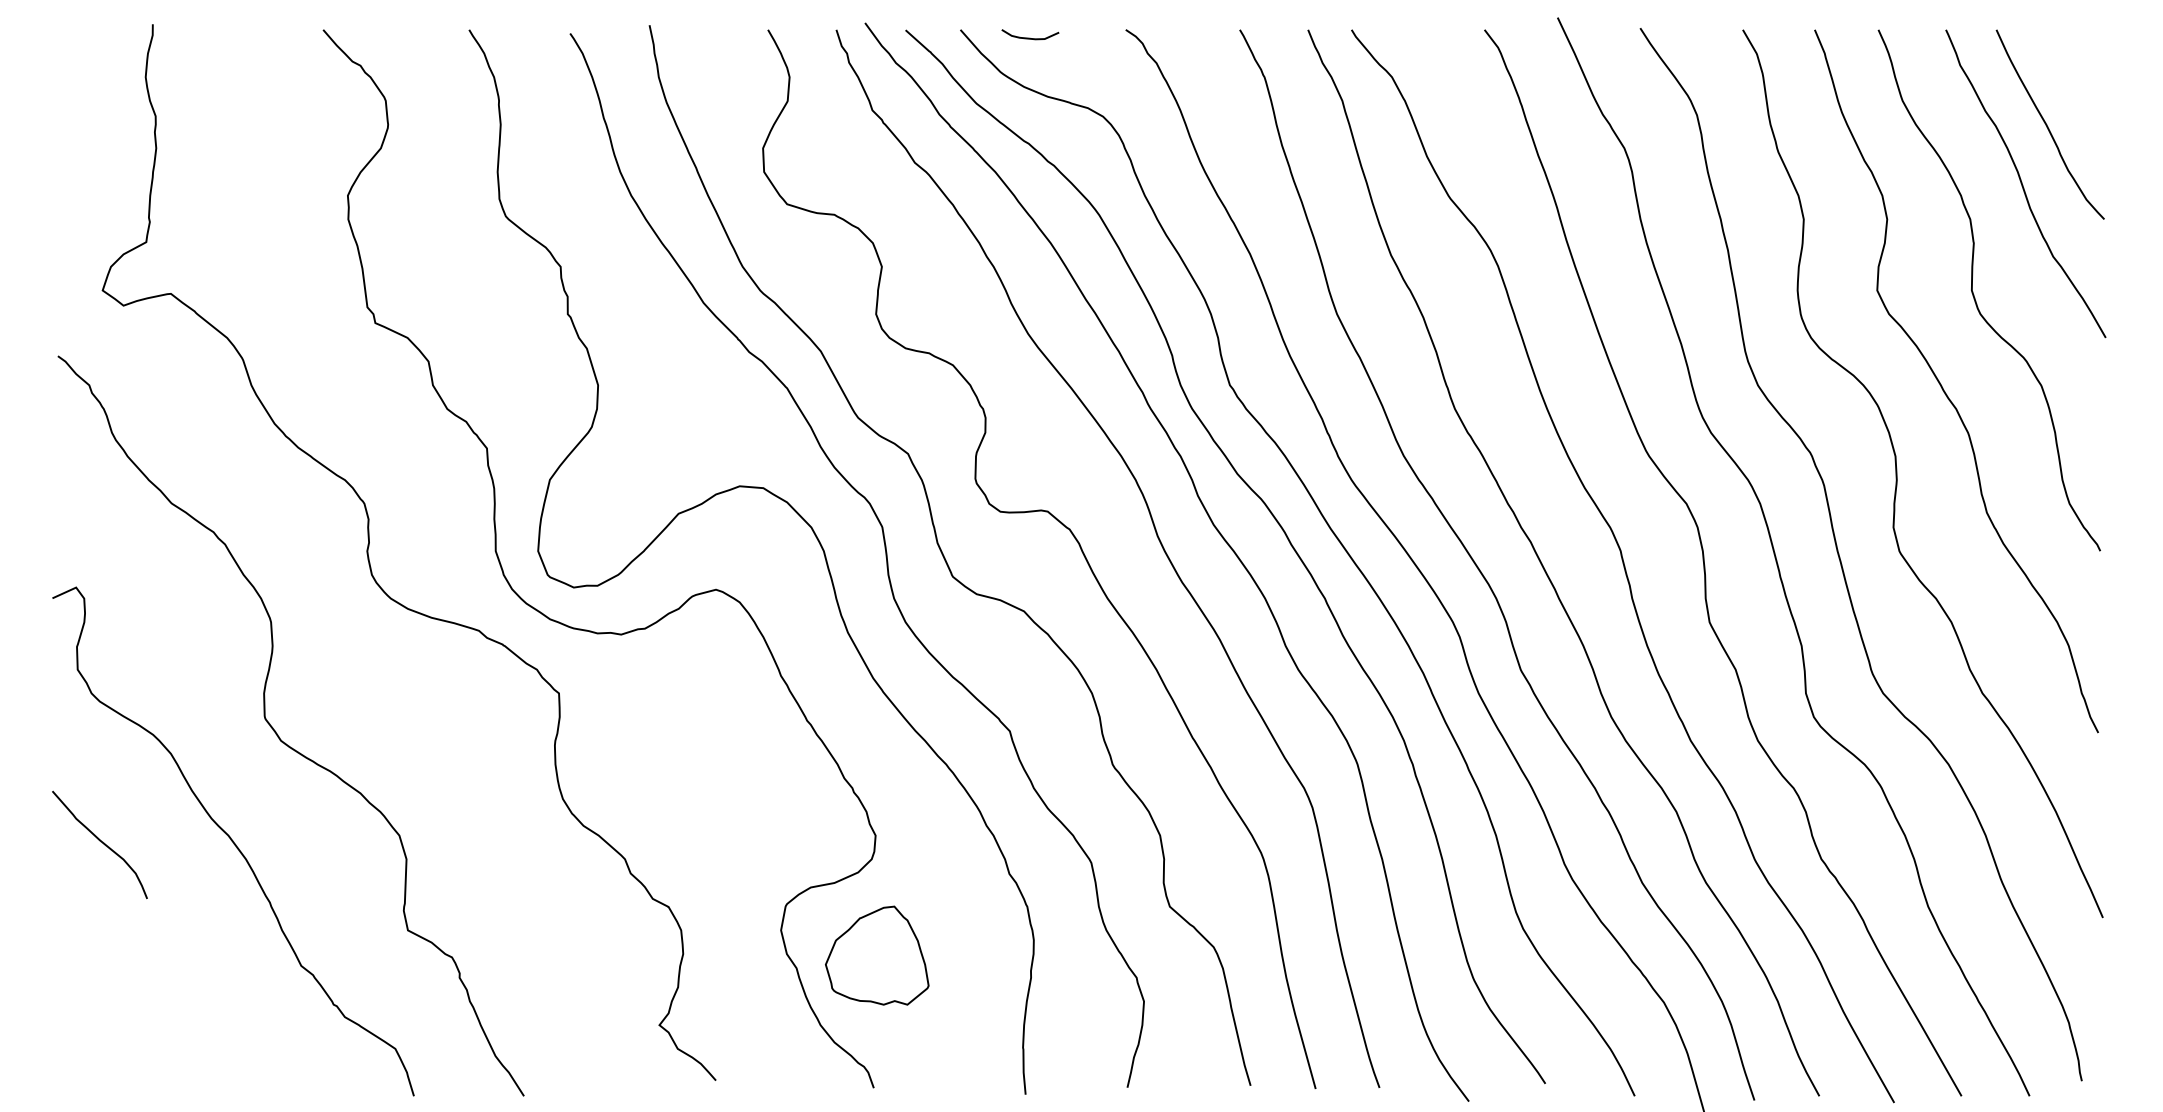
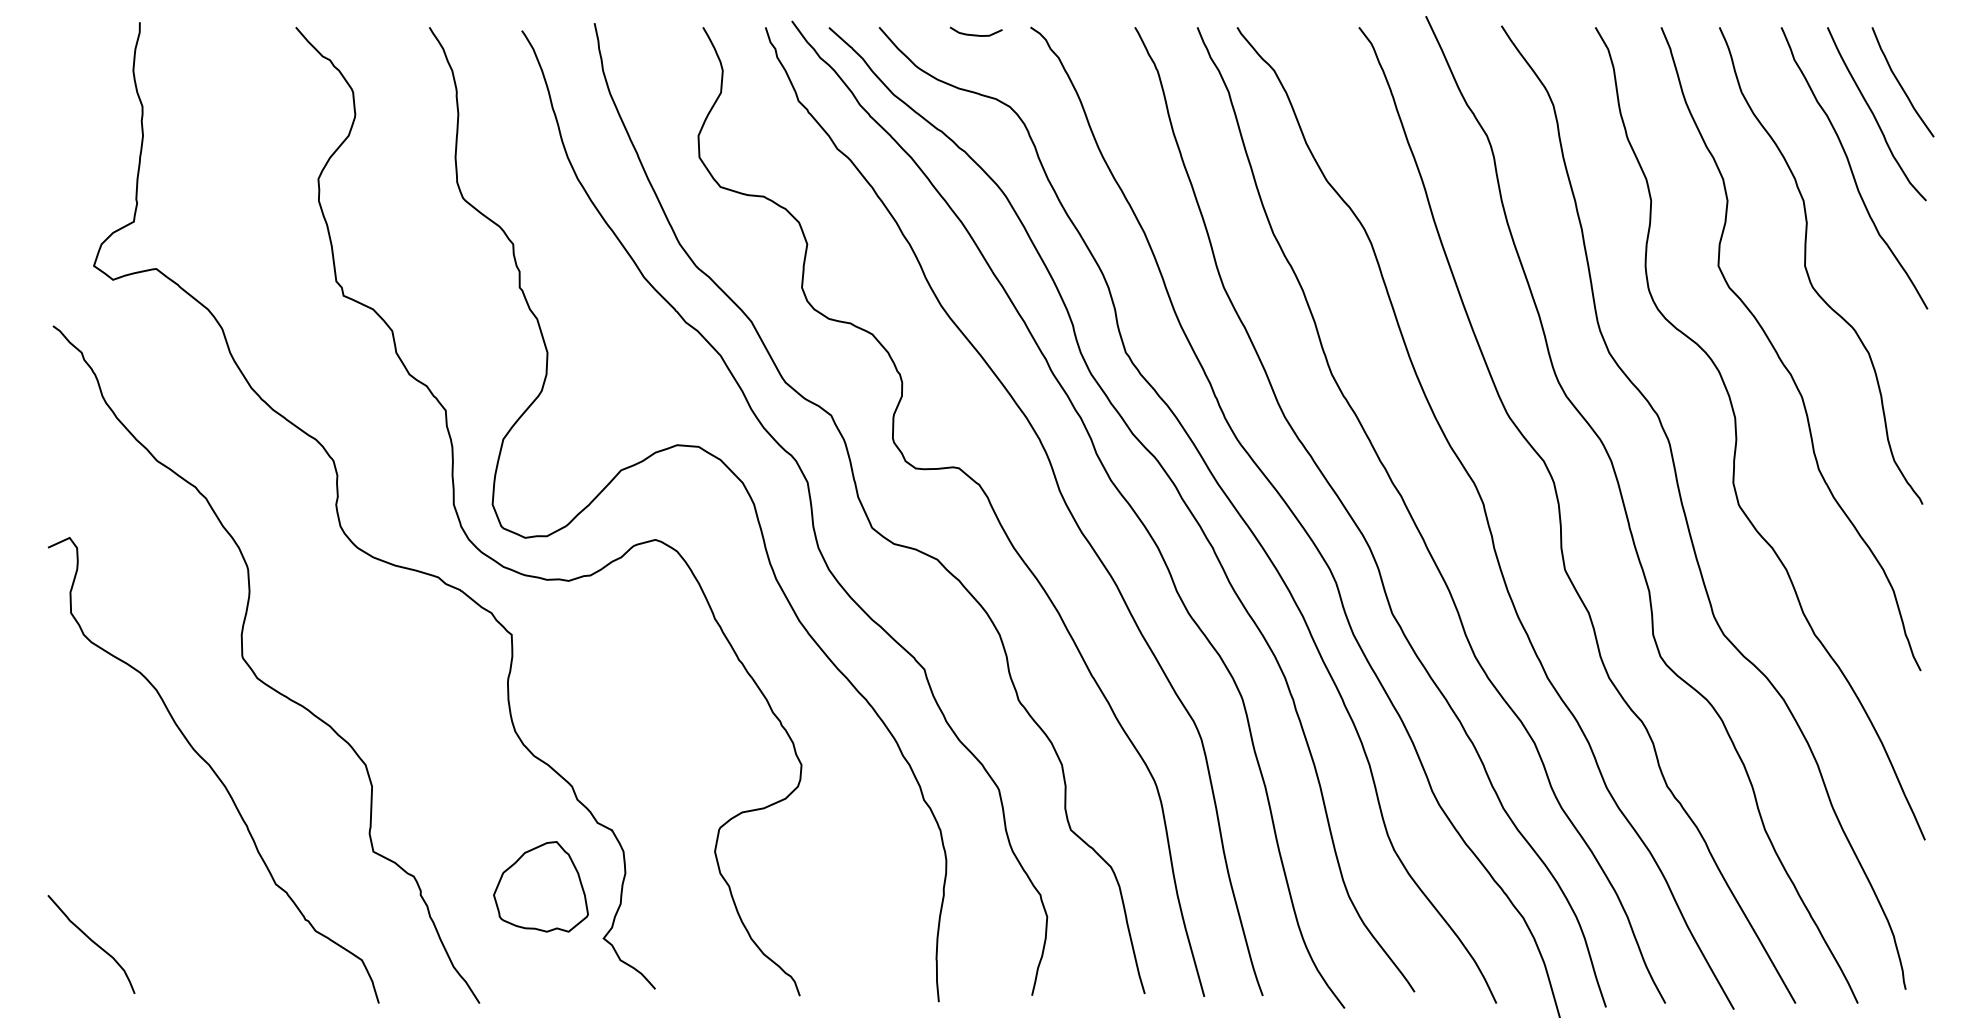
curve: (1030, 37) -> (976, 34), moved
curve: (2076, 91) -> (1900, 83), added
curve: (101, 842) -> (92, 942), moved
part: (876, 955) -> (540, 886), moved

